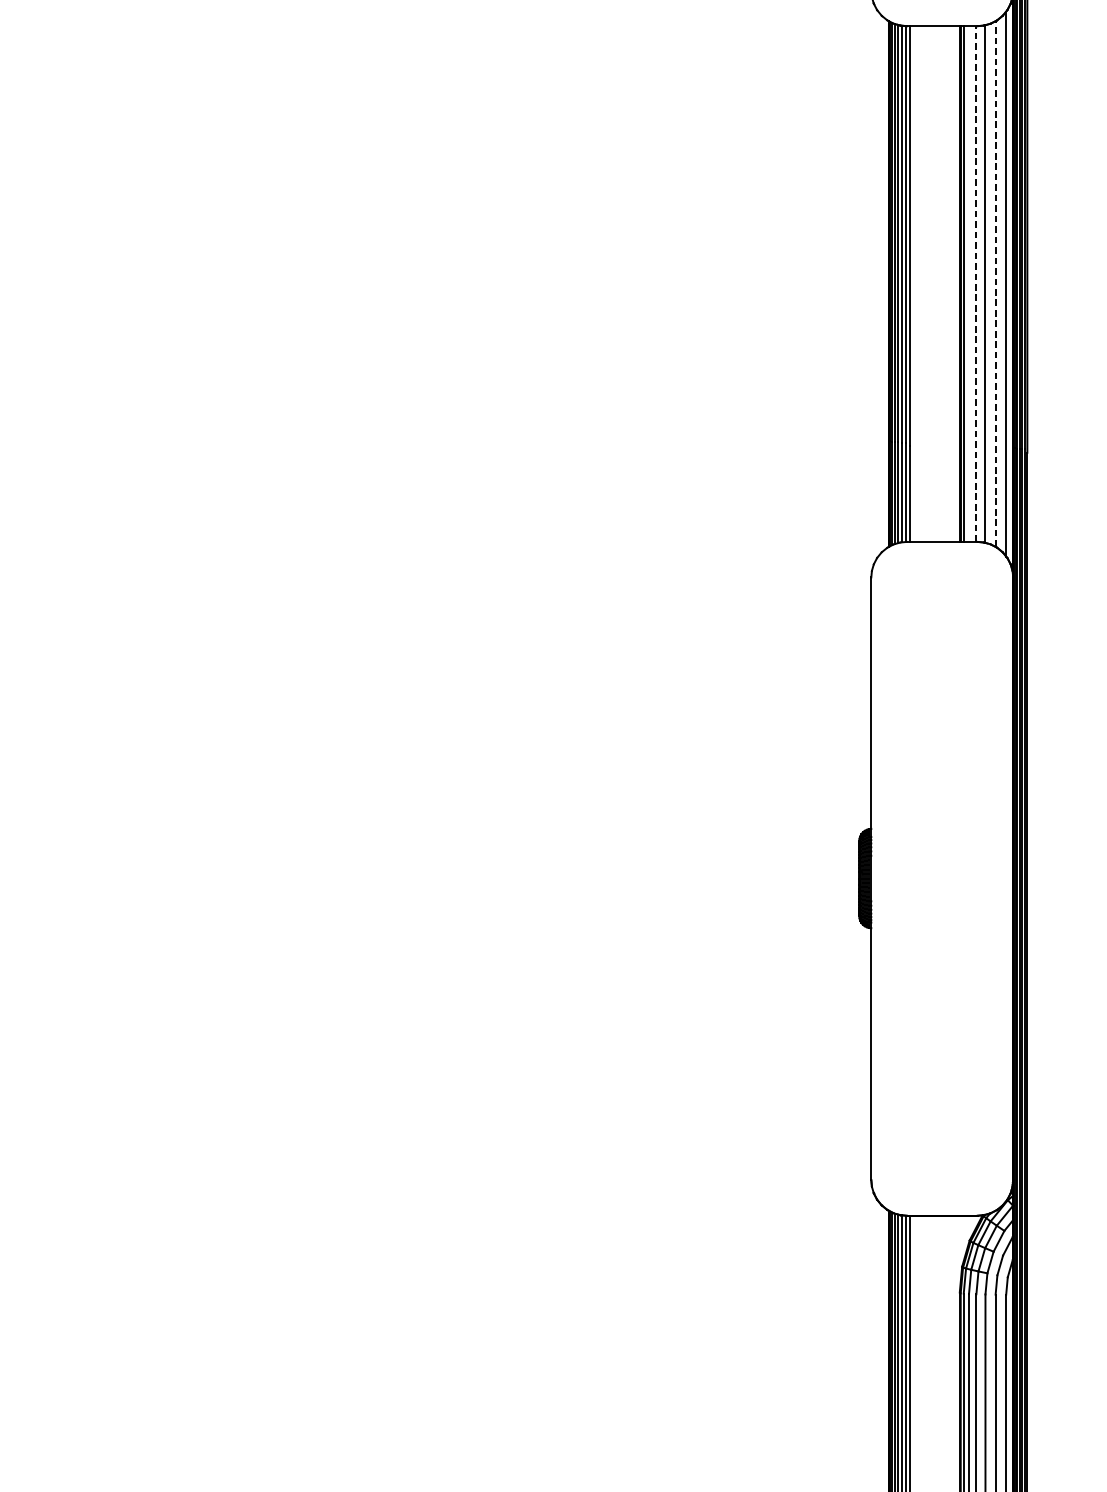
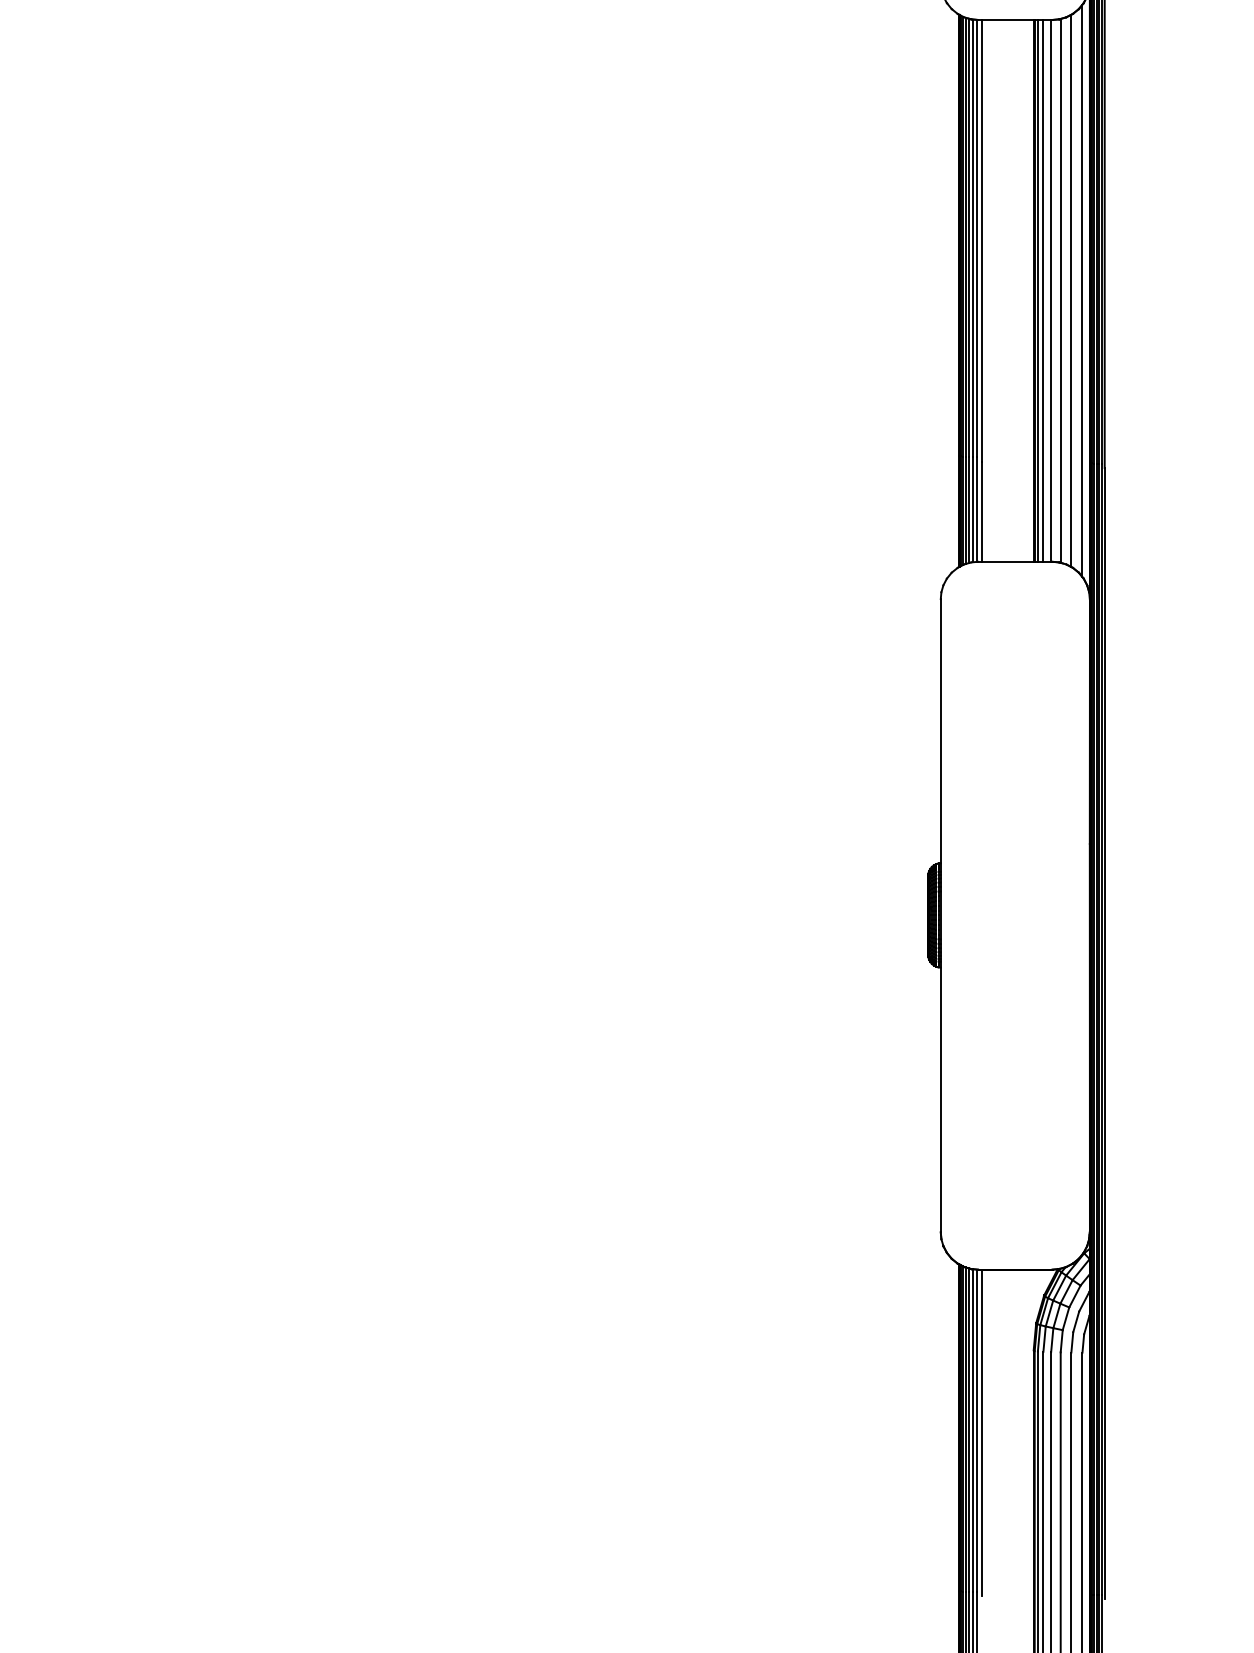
line: (969, 283) -> (1043, 290), added
line: (976, 283) -> (1051, 290), dashed -> solid
line: (995, 283) -> (1071, 290), dashed -> solid

